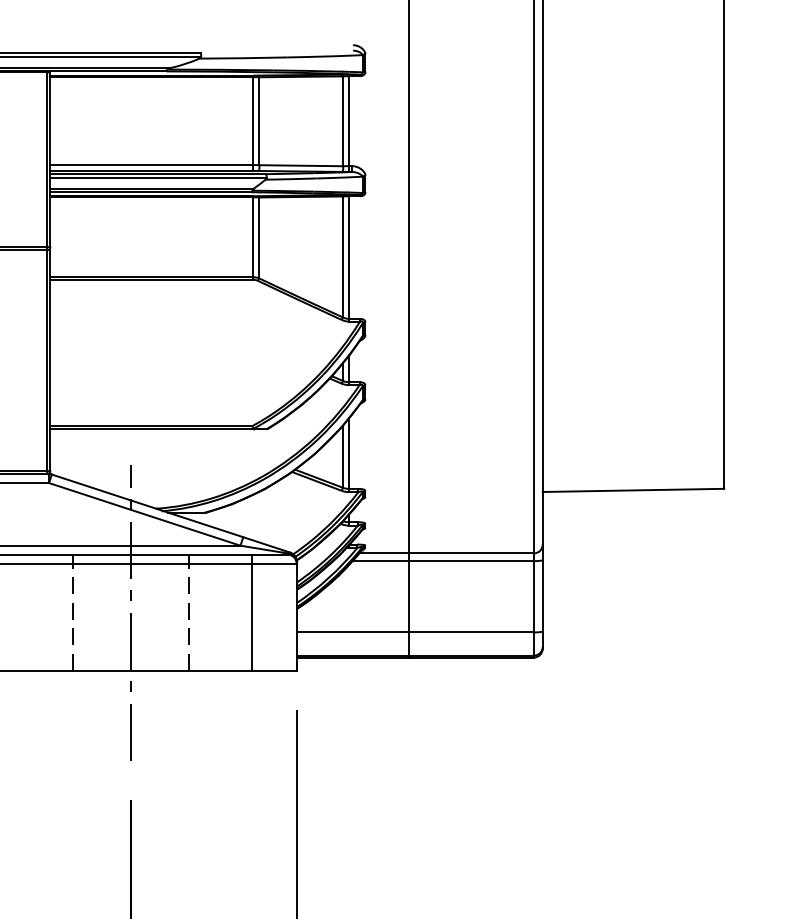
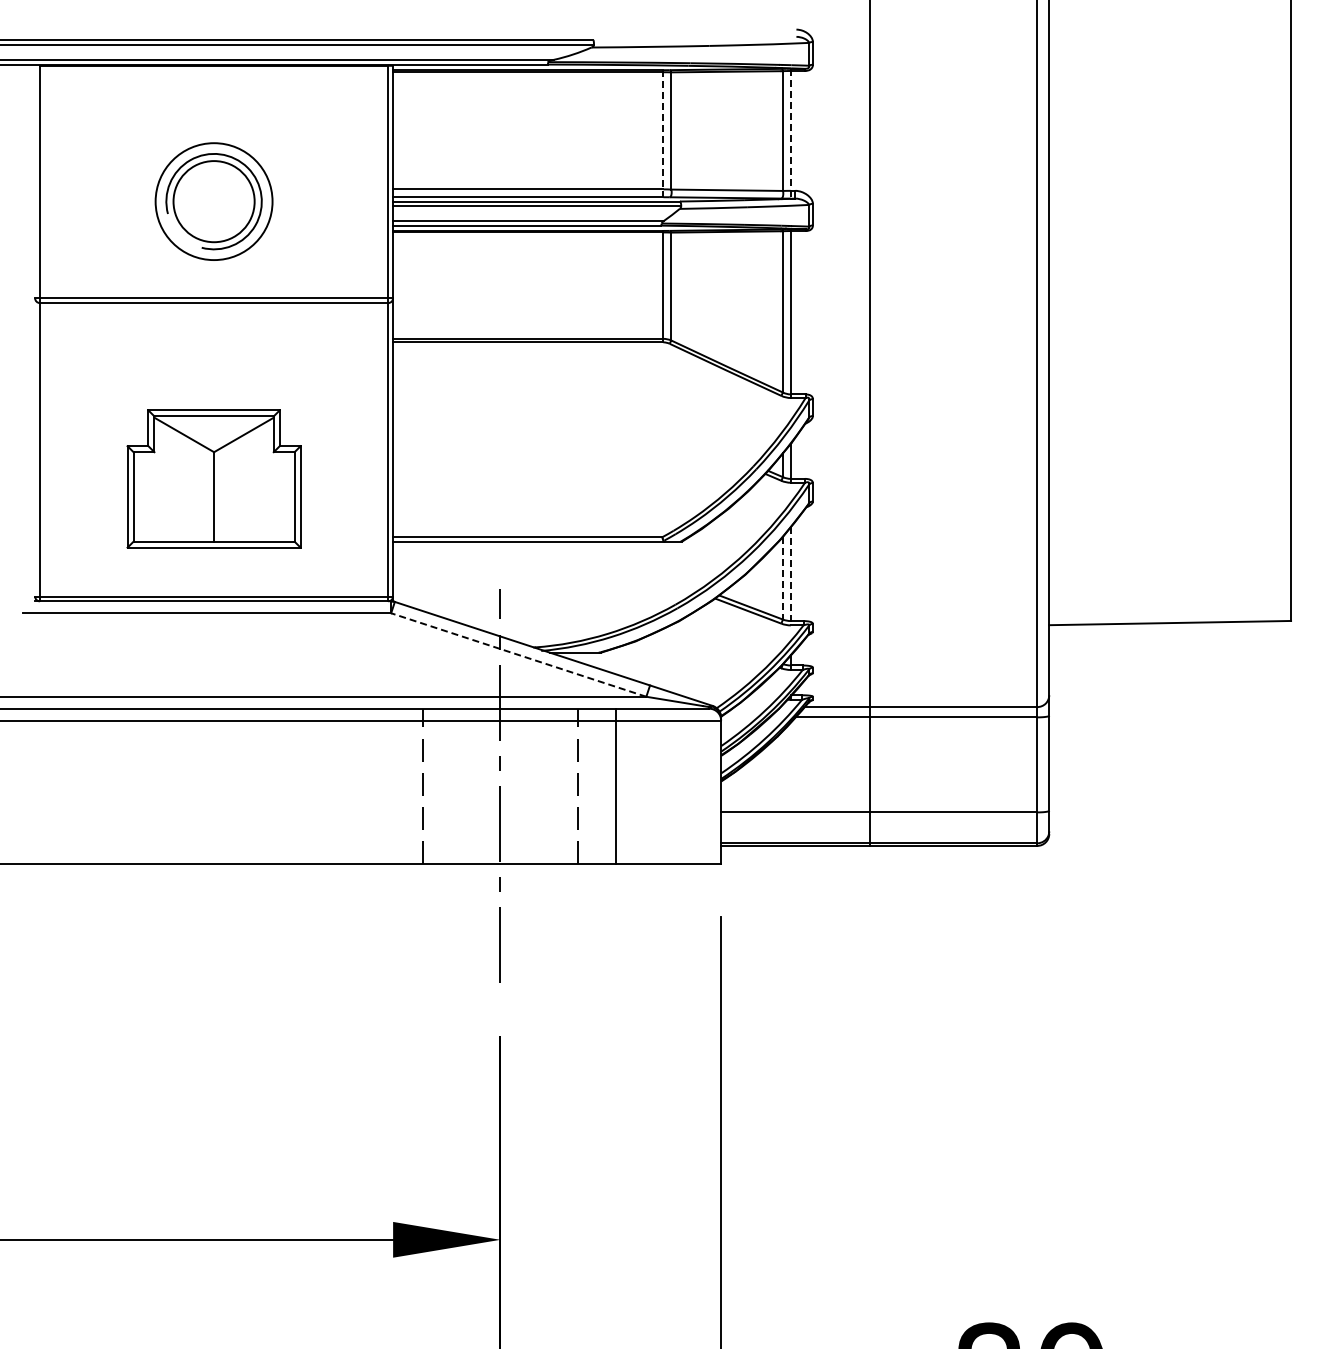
line: (253, 123) -> (663, 133), solid -> dashed
line: (348, 123) -> (790, 133), solid -> dashed
line: (348, 455) -> (790, 576), solid -> dashed
line: (342, 456) -> (782, 578), solid -> dashed
line: (144, 513) -> (518, 654), solid -> dashed
line: (251, 612) -> (615, 785), moved

